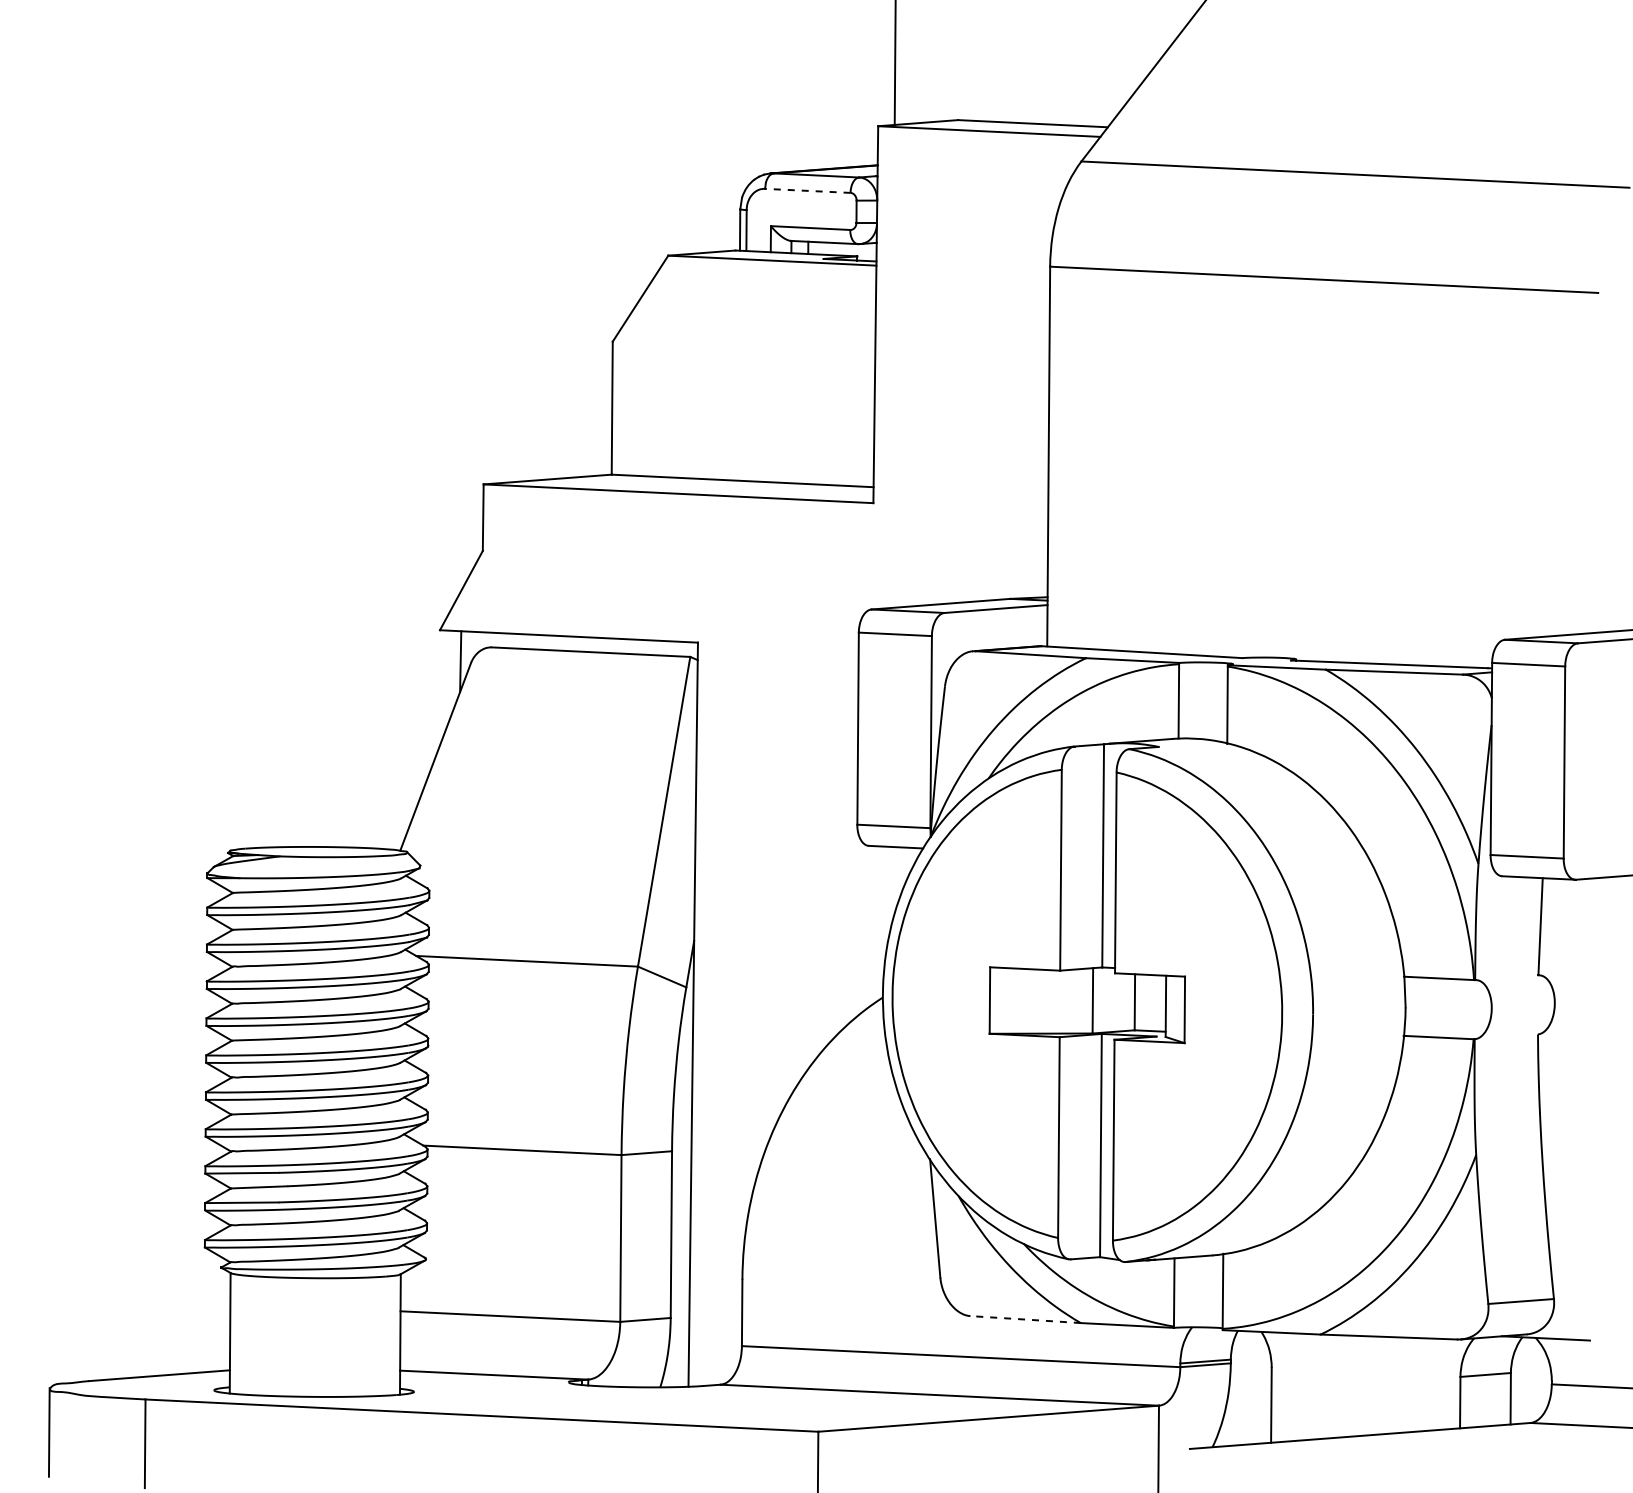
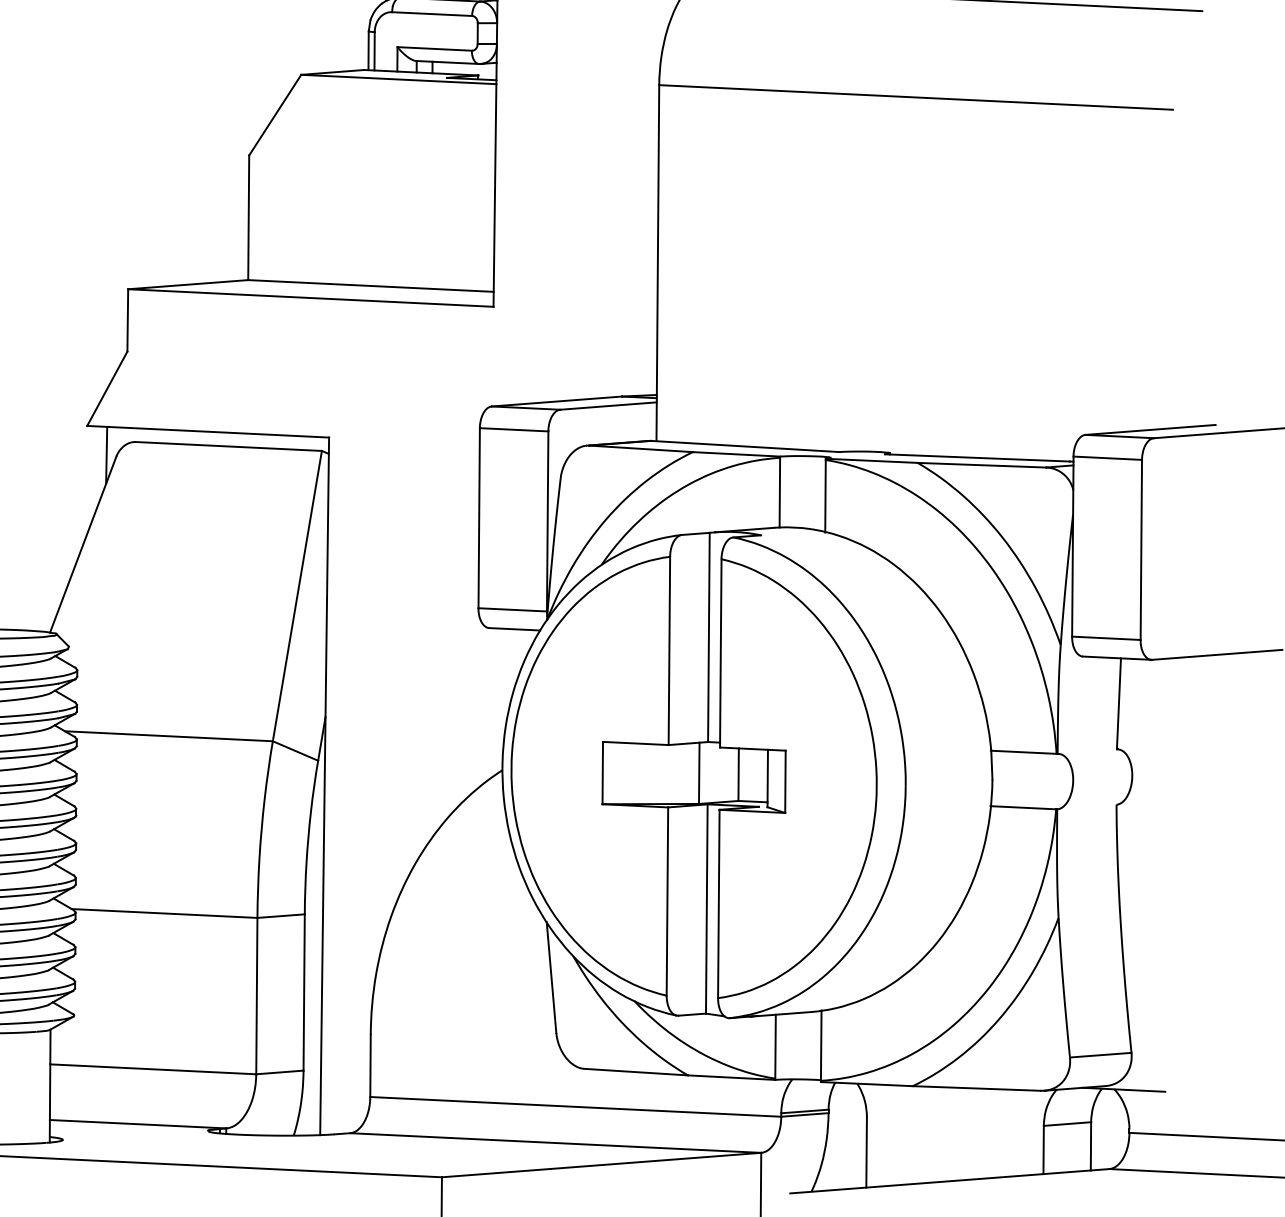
line: (807, 190) -> (431, 13), dashed -> solid
line: (1025, 1319) -> (636, 1072), dashed -> solid

